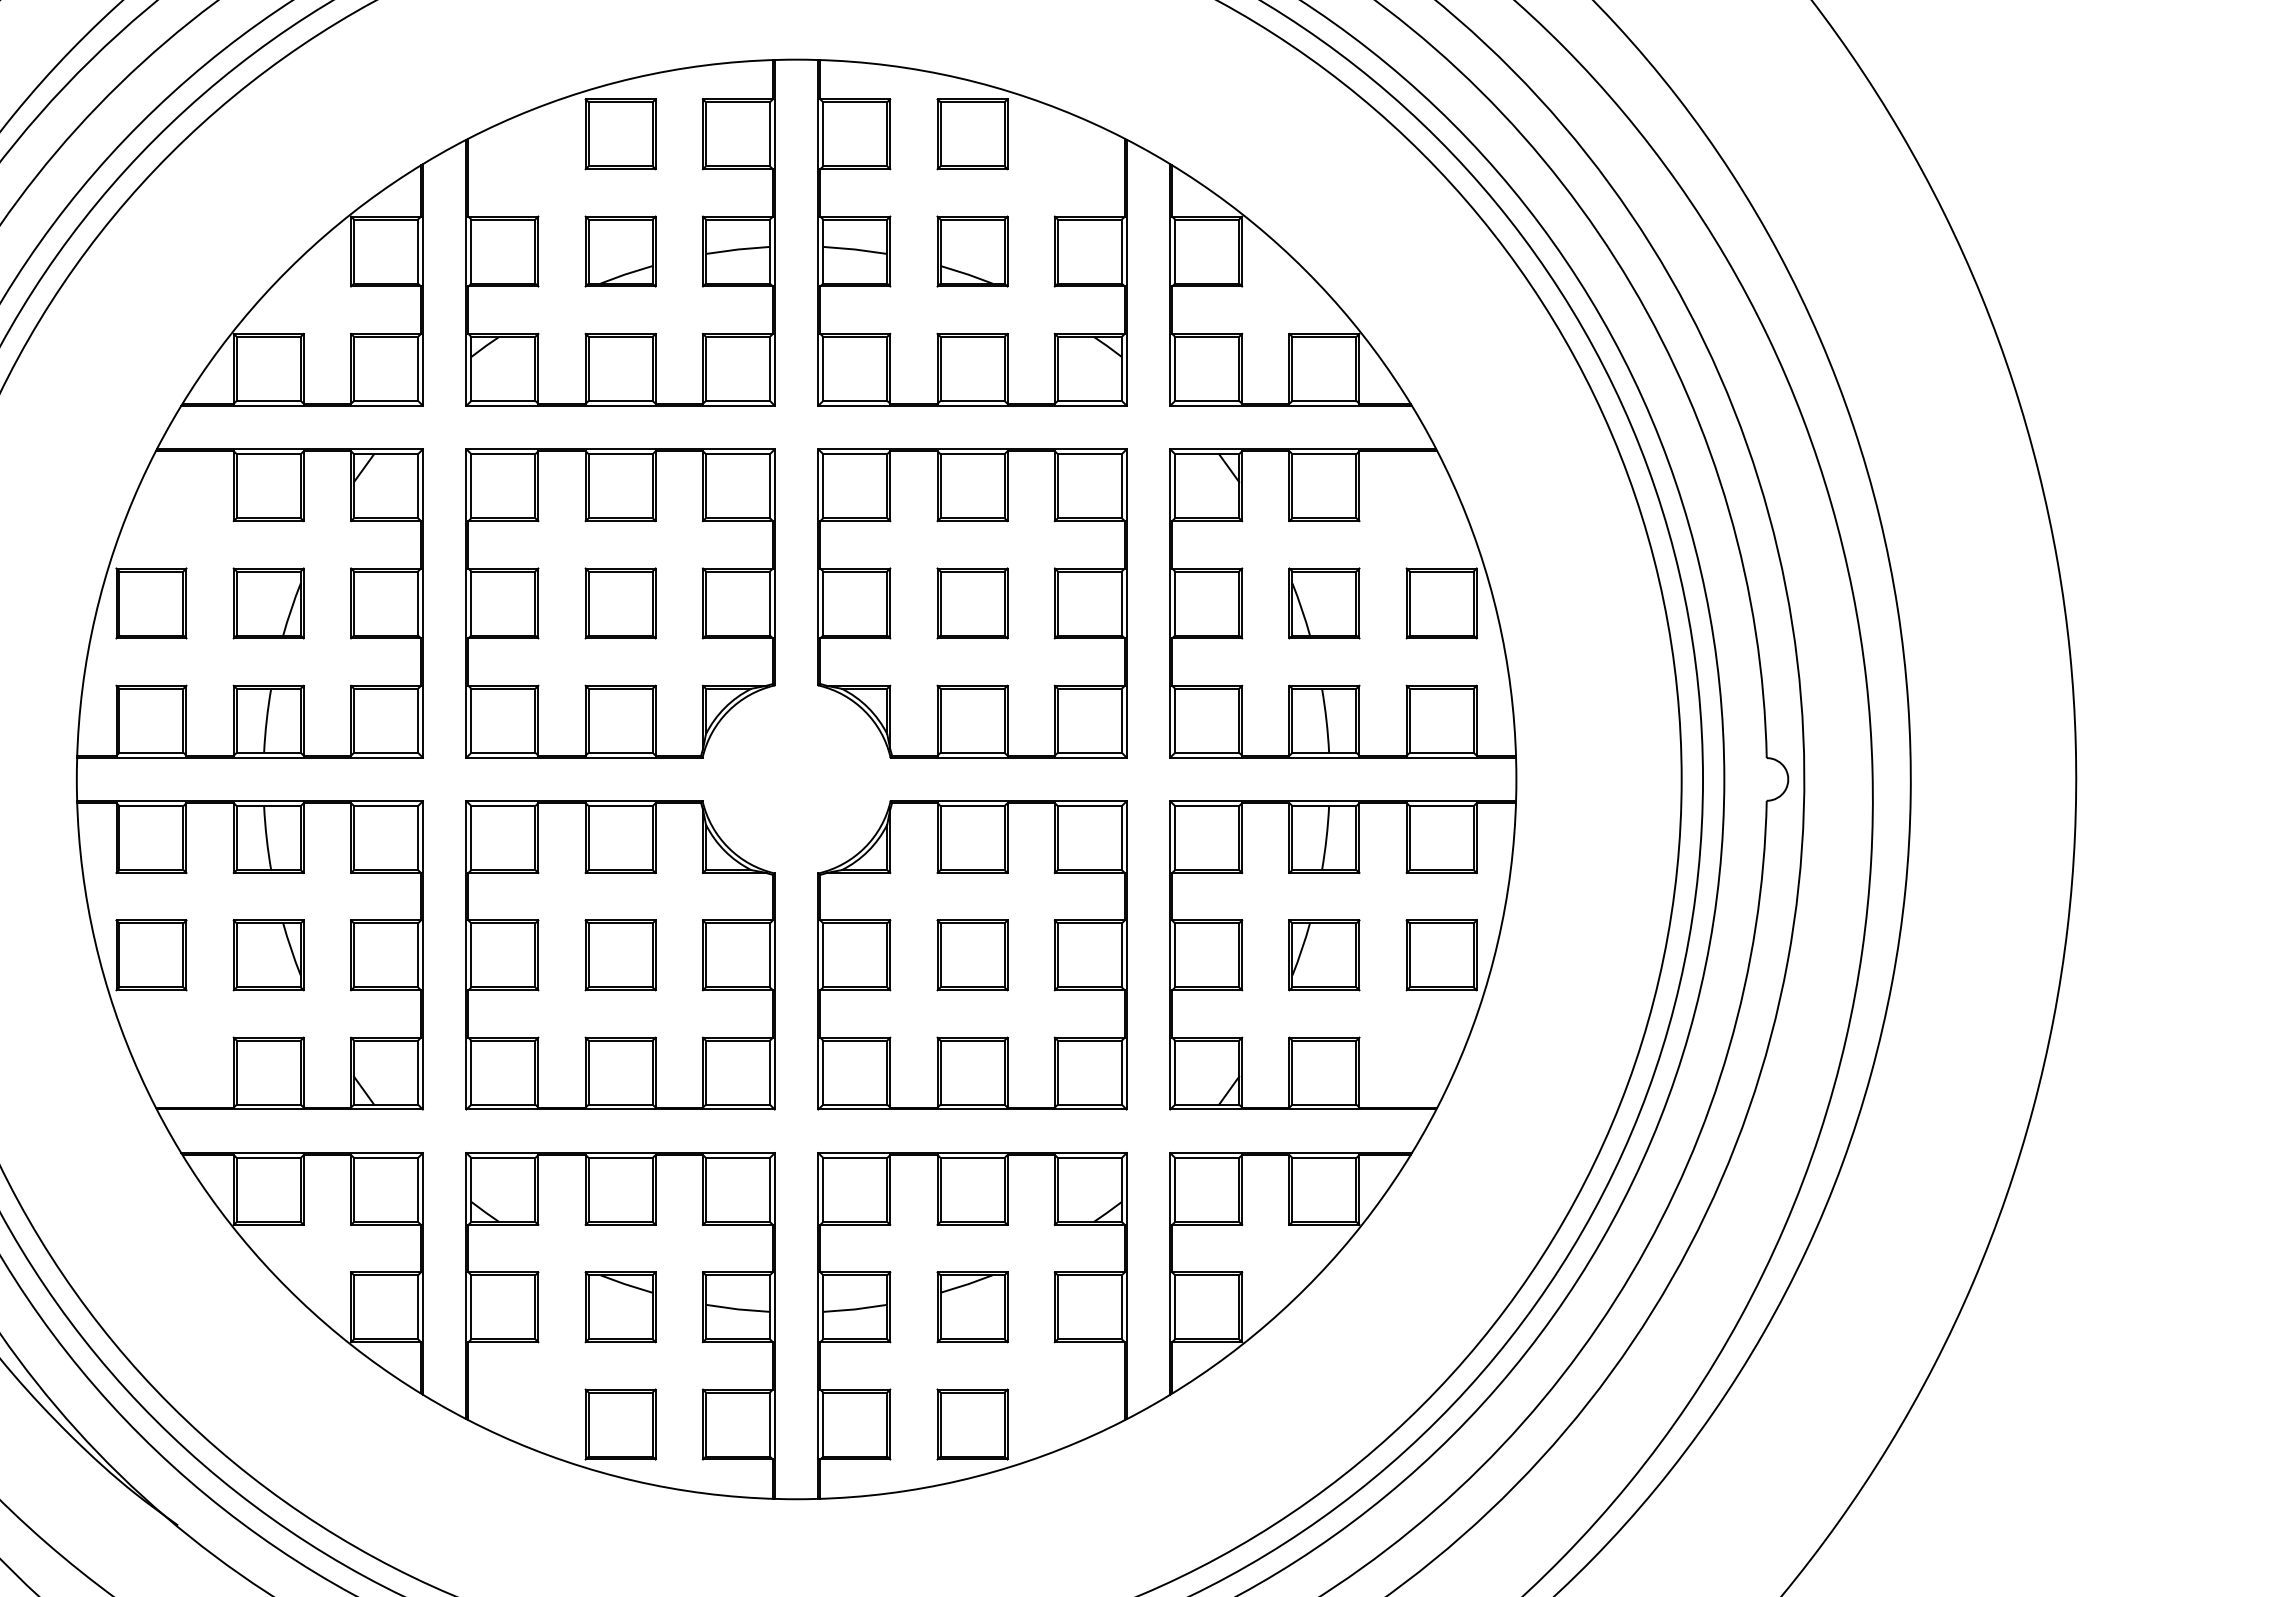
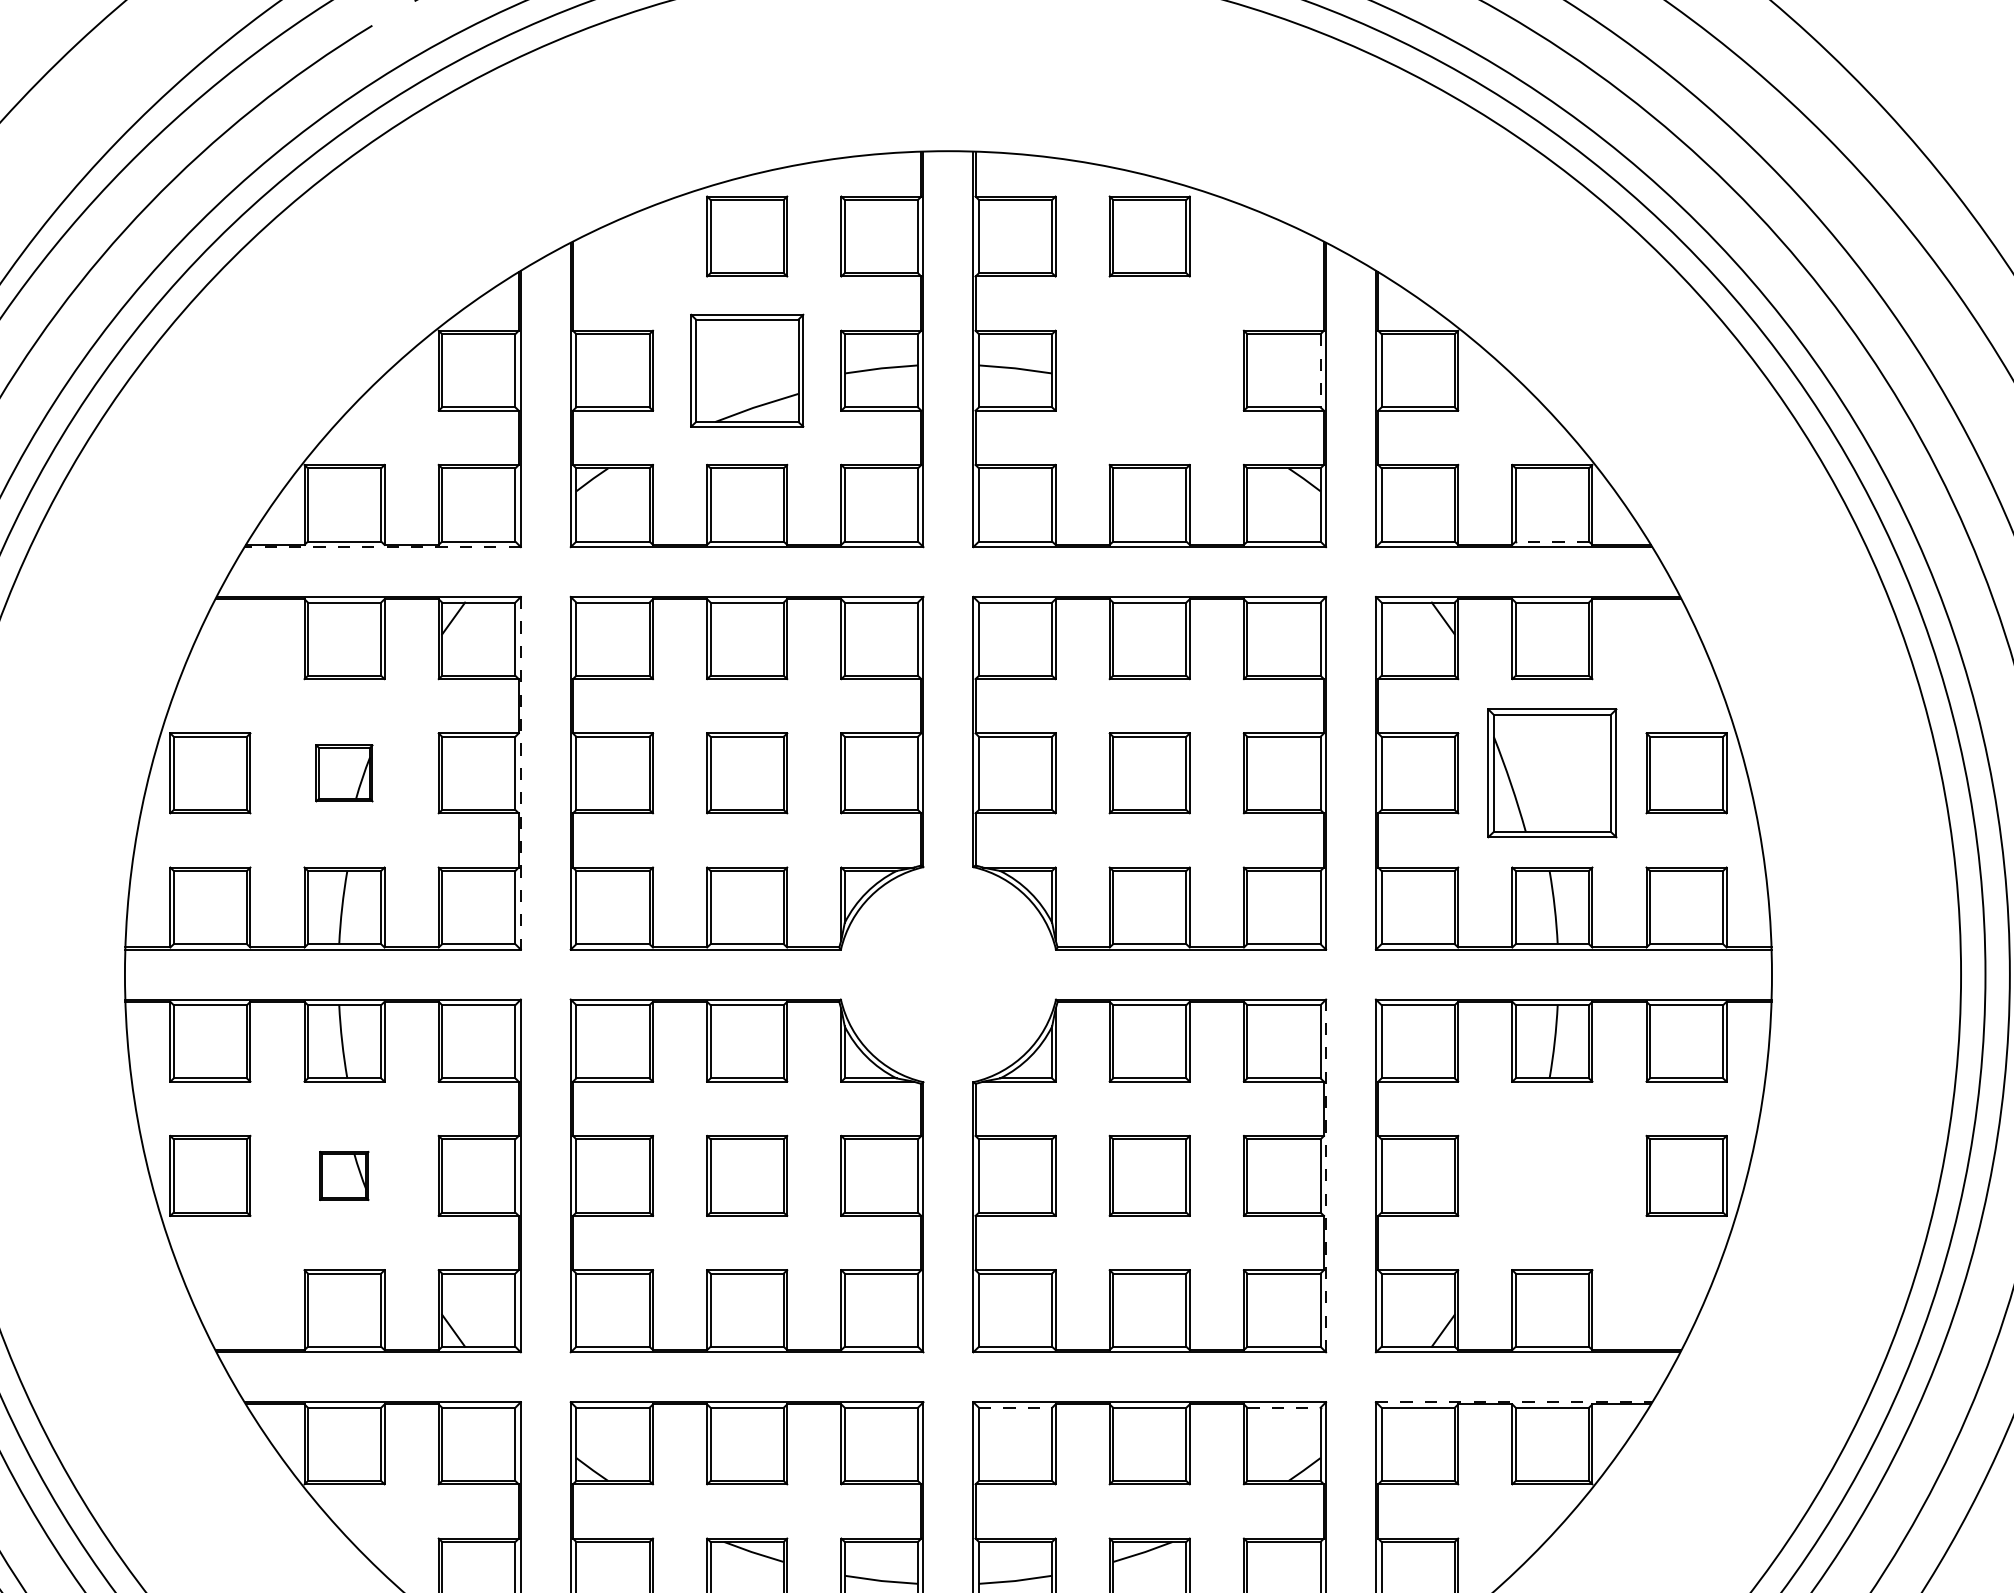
part: (620, 251) -> (746, 370), size x1.4
part: (972, 251) -> (1149, 370), removed
line: (1121, 251) -> (1320, 370), solid -> dashed
line: (1324, 400) -> (1552, 541), solid -> dashed
line: (302, 405) -> (383, 546), solid -> dashed
part: (268, 603) -> (344, 773), size x0.7
line: (422, 603) -> (520, 773), solid -> dashed
part: (1324, 603) -> (1552, 773), size x1.6
line: (1126, 954) -> (1325, 1174), solid -> dashed
part: (268, 955) -> (344, 1176), size x0.6
part: (1324, 955) -> (1552, 1176), removed
line: (1291, 1153) -> (1514, 1402), solid -> dashed
line: (855, 1158) -> (1015, 1408), solid -> dashed
line: (1089, 1158) -> (1283, 1408), solid -> dashed

